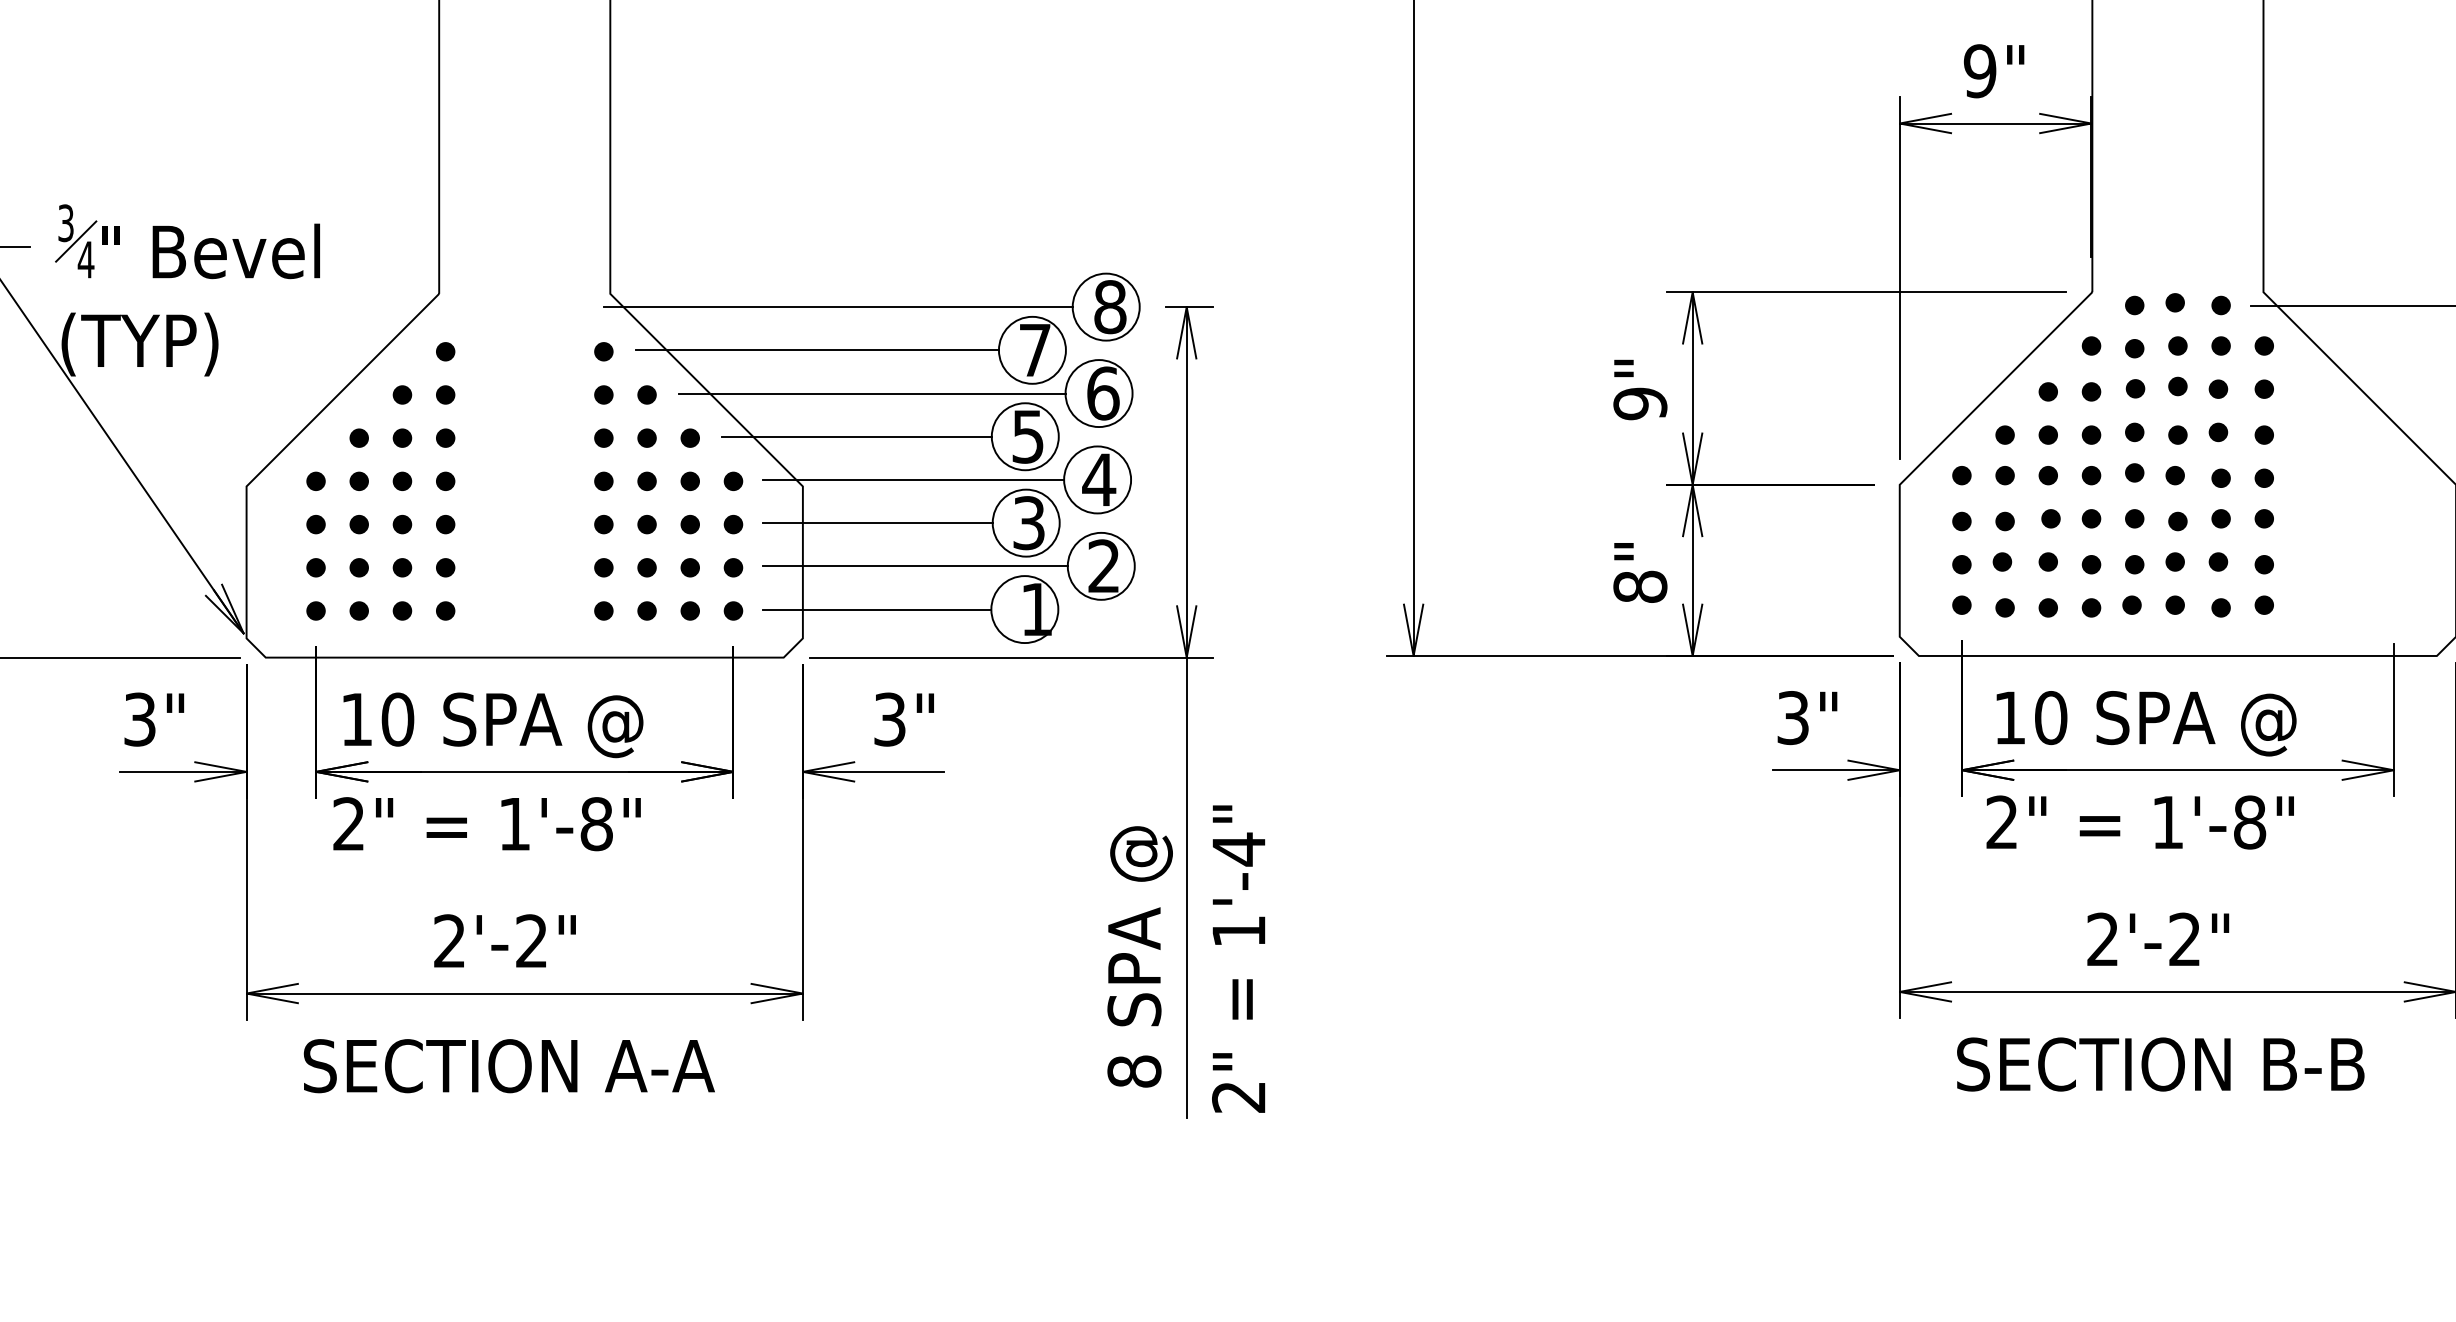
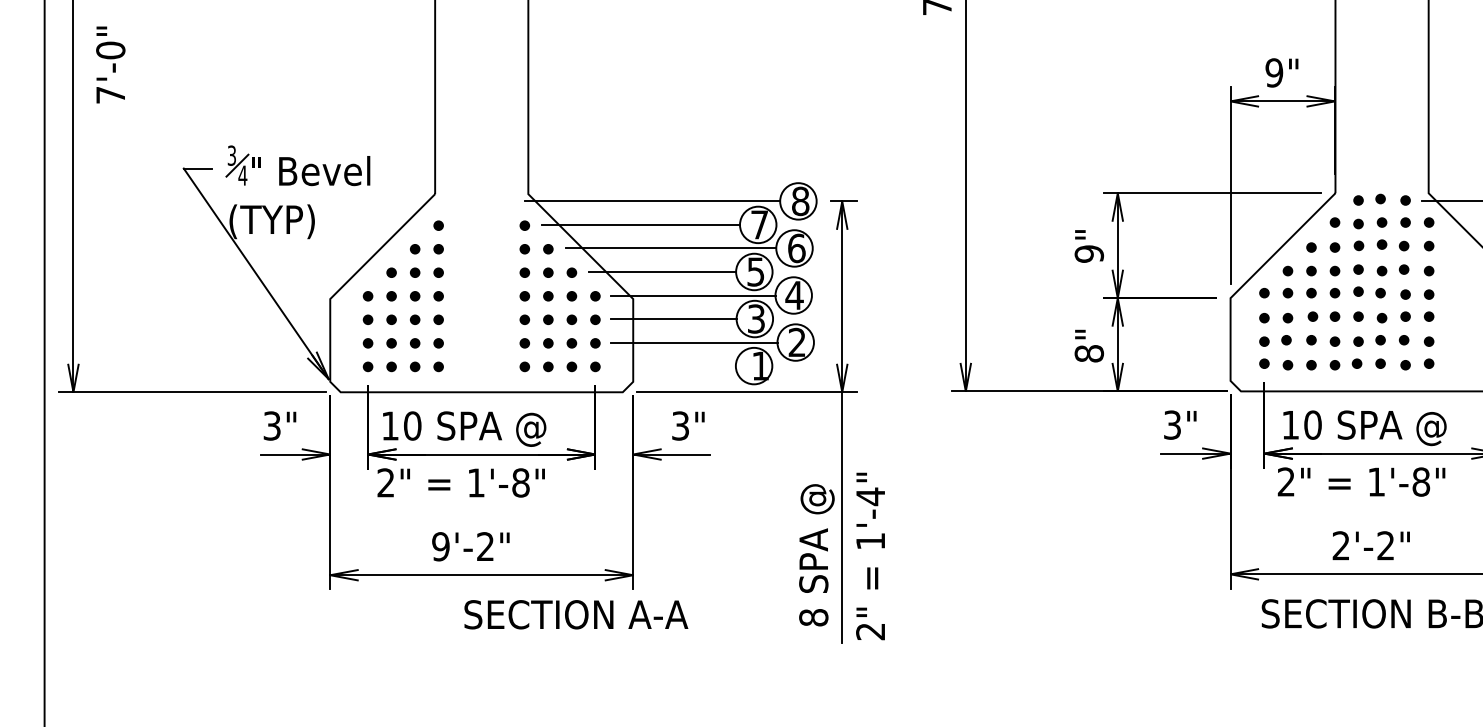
line: (876, 610) -> (673, 366), removed
text: (449, 940) -> (440, 546), 2'-2" -> 9'-2"
text: (509, 1065) -> (576, 614), moved

